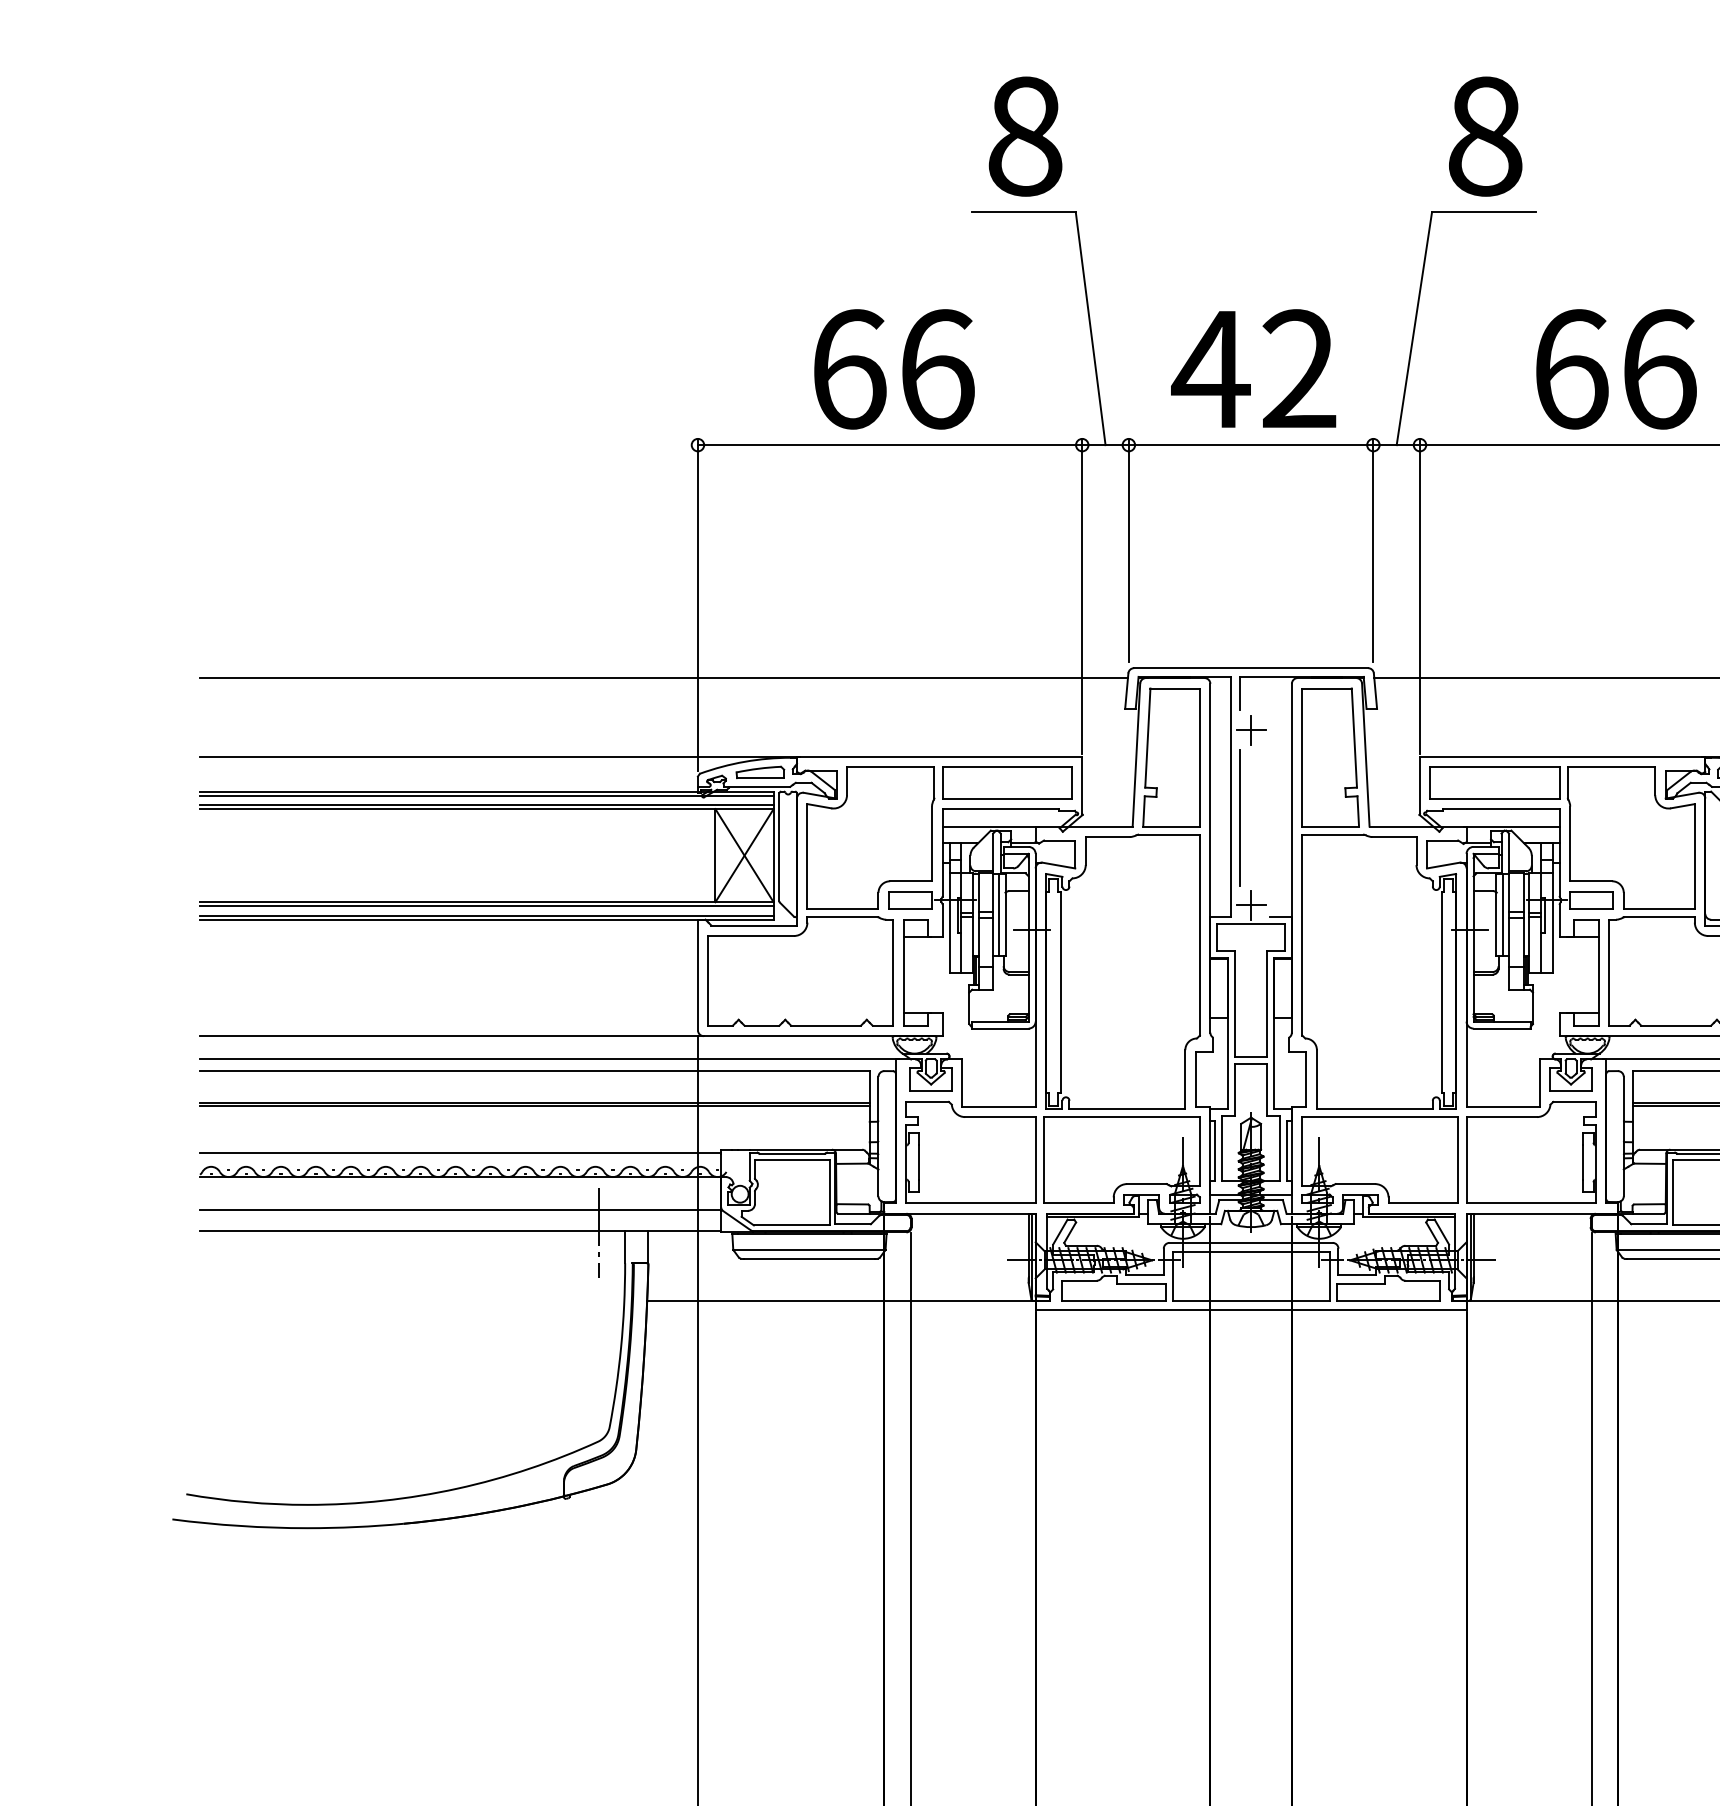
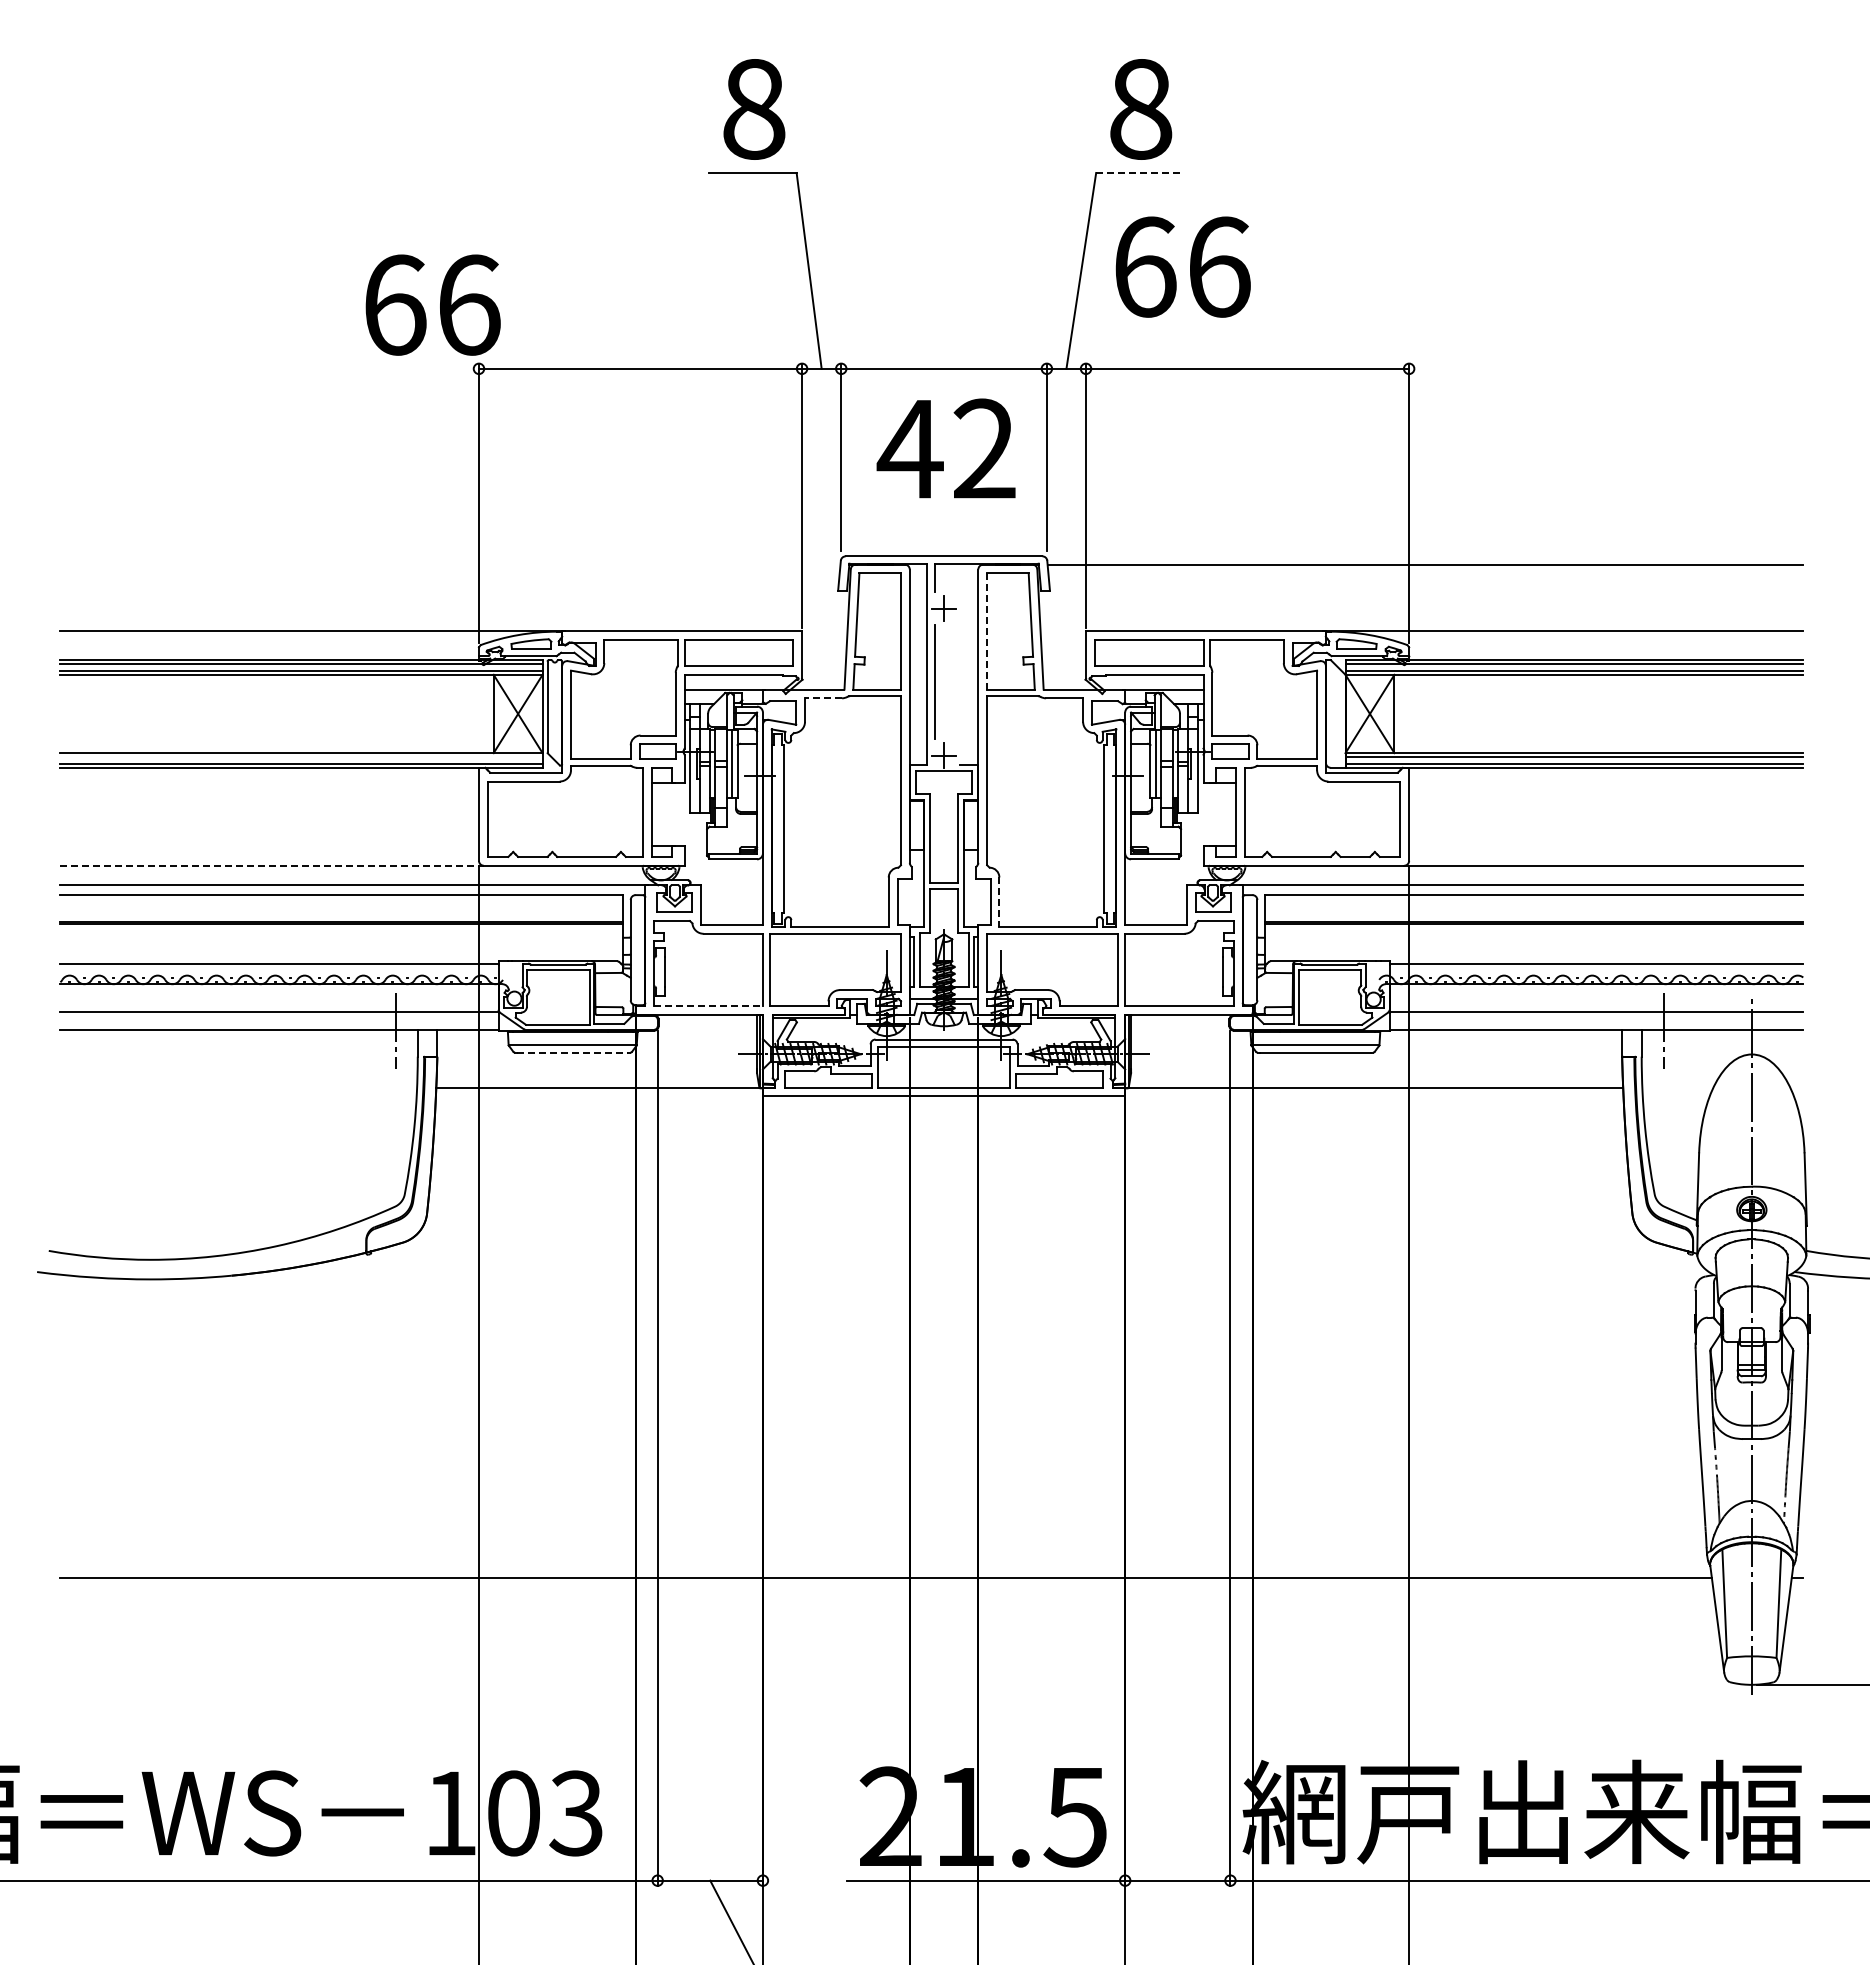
line: (1483, 212) -> (1139, 173), solid -> dashed
text: (893, 368) -> (432, 304), moved
text: (1252, 368) -> (945, 448), moved
text: (1615, 368) -> (1182, 266), moved
line: (664, 677) -> (450, 564), removed
line: (1302, 757) -> (987, 631), solid -> dashed
line: (1107, 837) -> (823, 698), solid -> dashed
line: (486, 906) -> (301, 756), removed
line: (452, 1035) -> (272, 865), solid -> dashed
line: (1317, 1079) -> (999, 902), solid -> dashed
line: (972, 1203) -> (709, 1006), solid -> dashed
line: (810, 1258) -> (573, 1052), solid -> dashed

